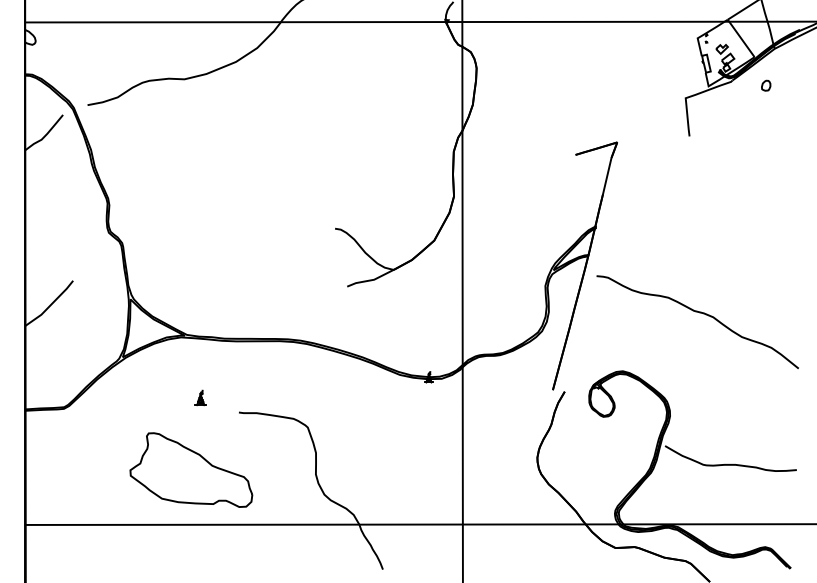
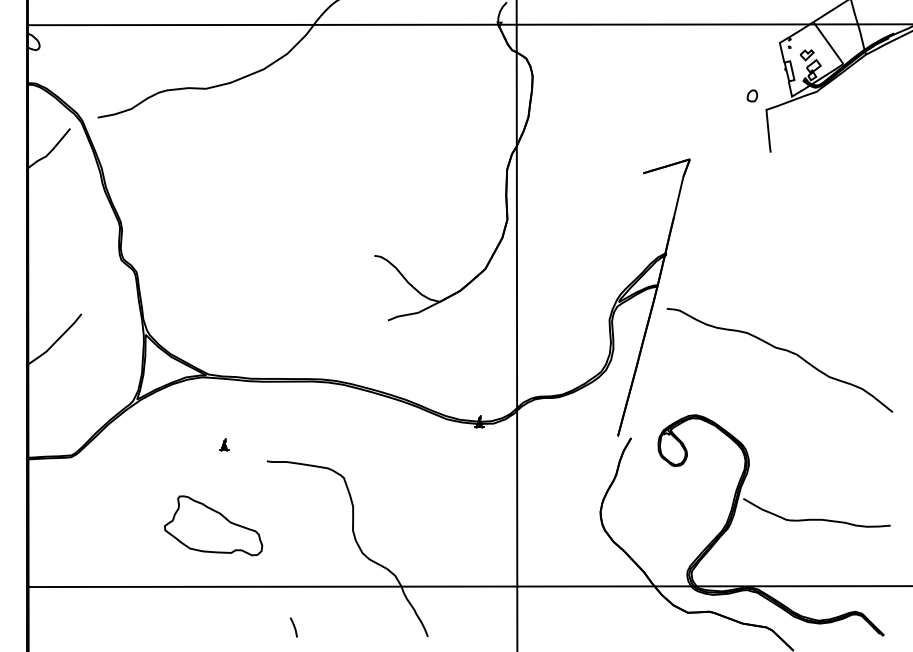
part: (766, 85) -> (752, 95), moved
part: (200, 397) -> (223, 444), size x0.71
part: (190, 470) -> (212, 526), size x0.71
line: (262, 560) -> (293, 626), added

